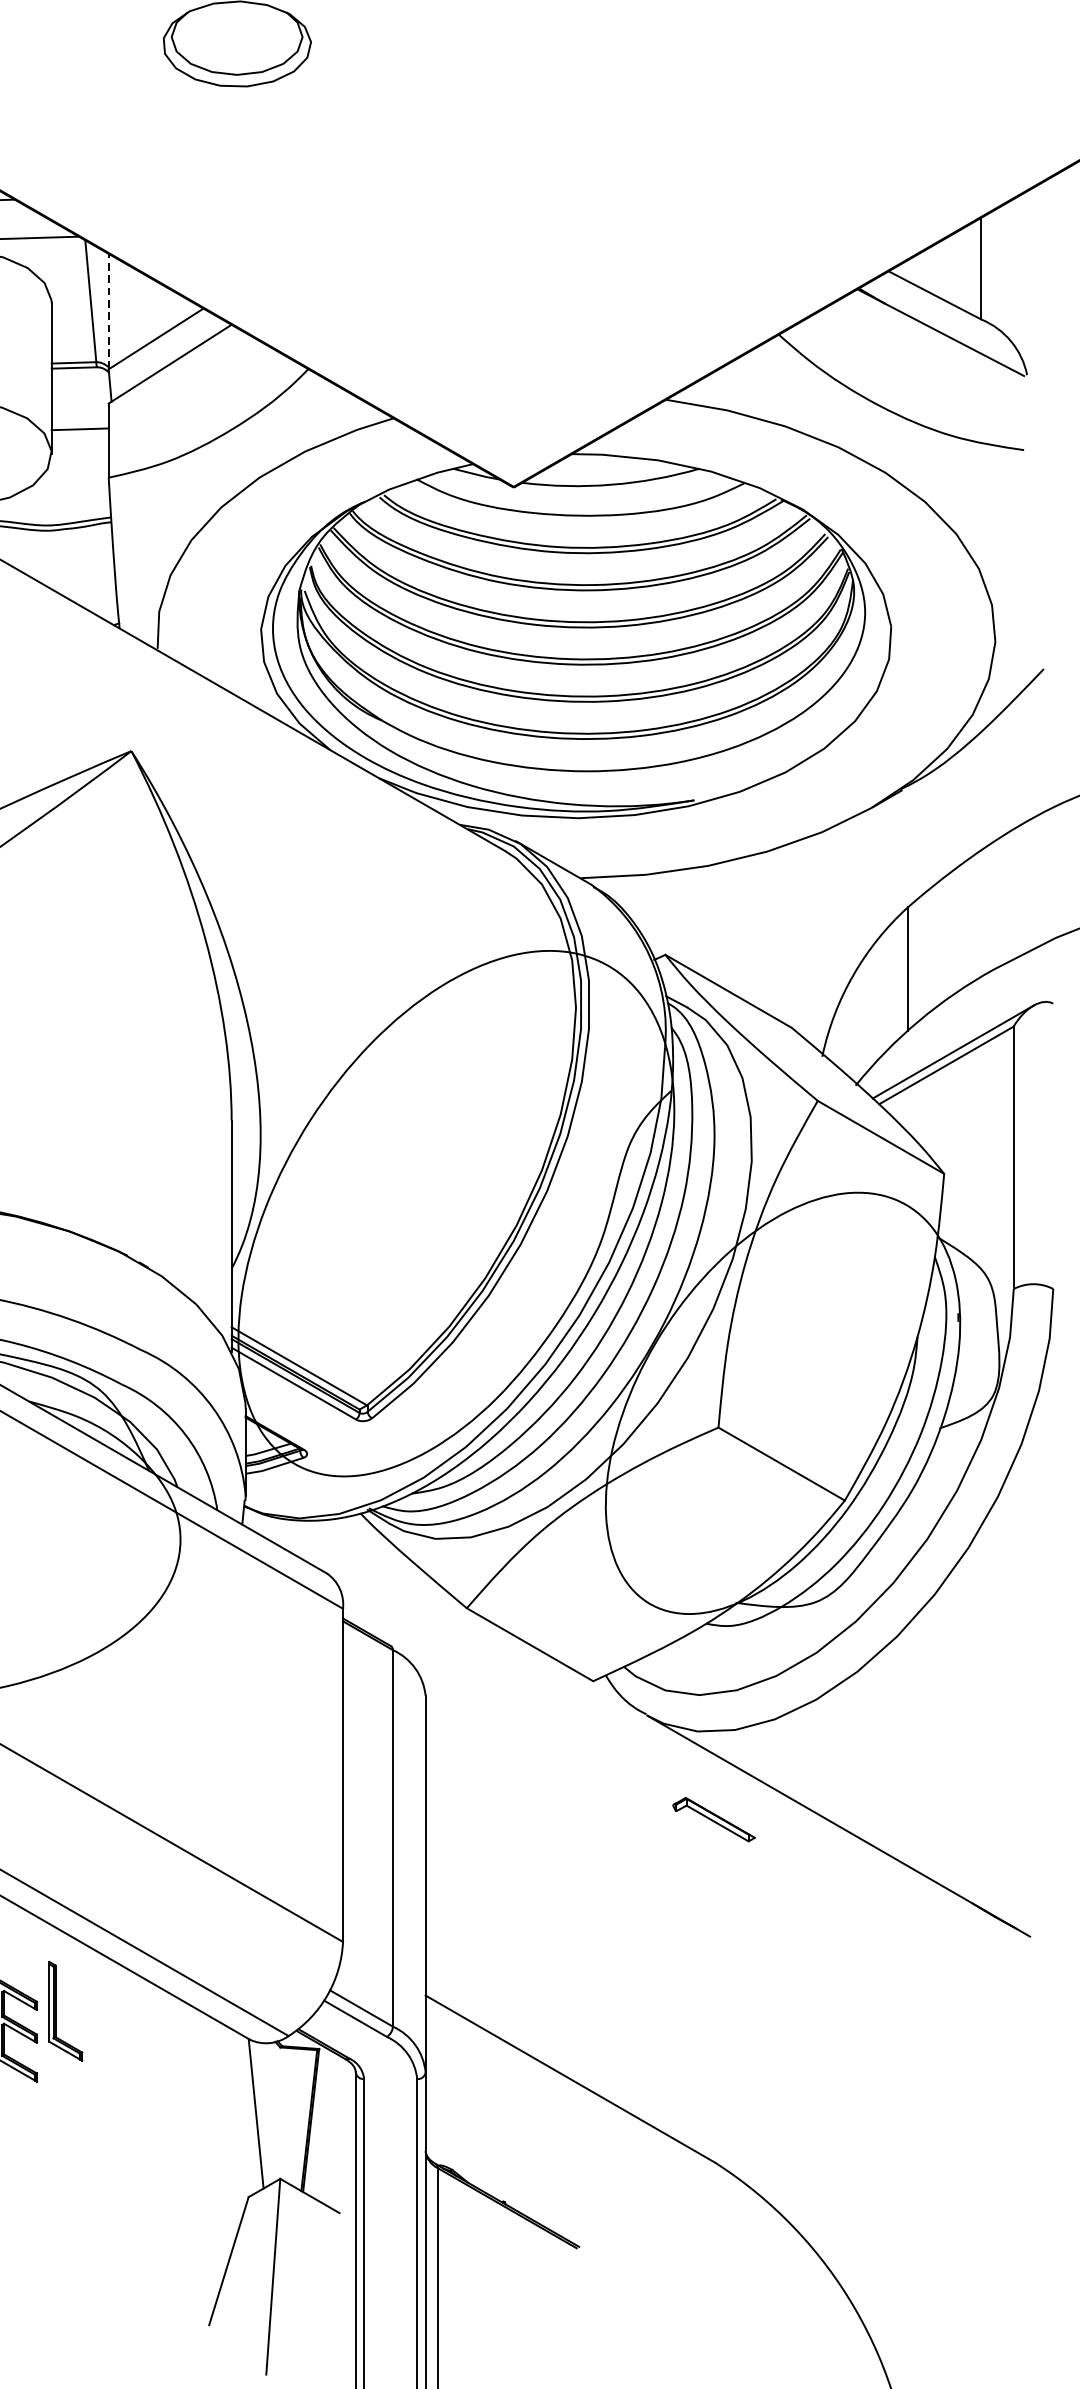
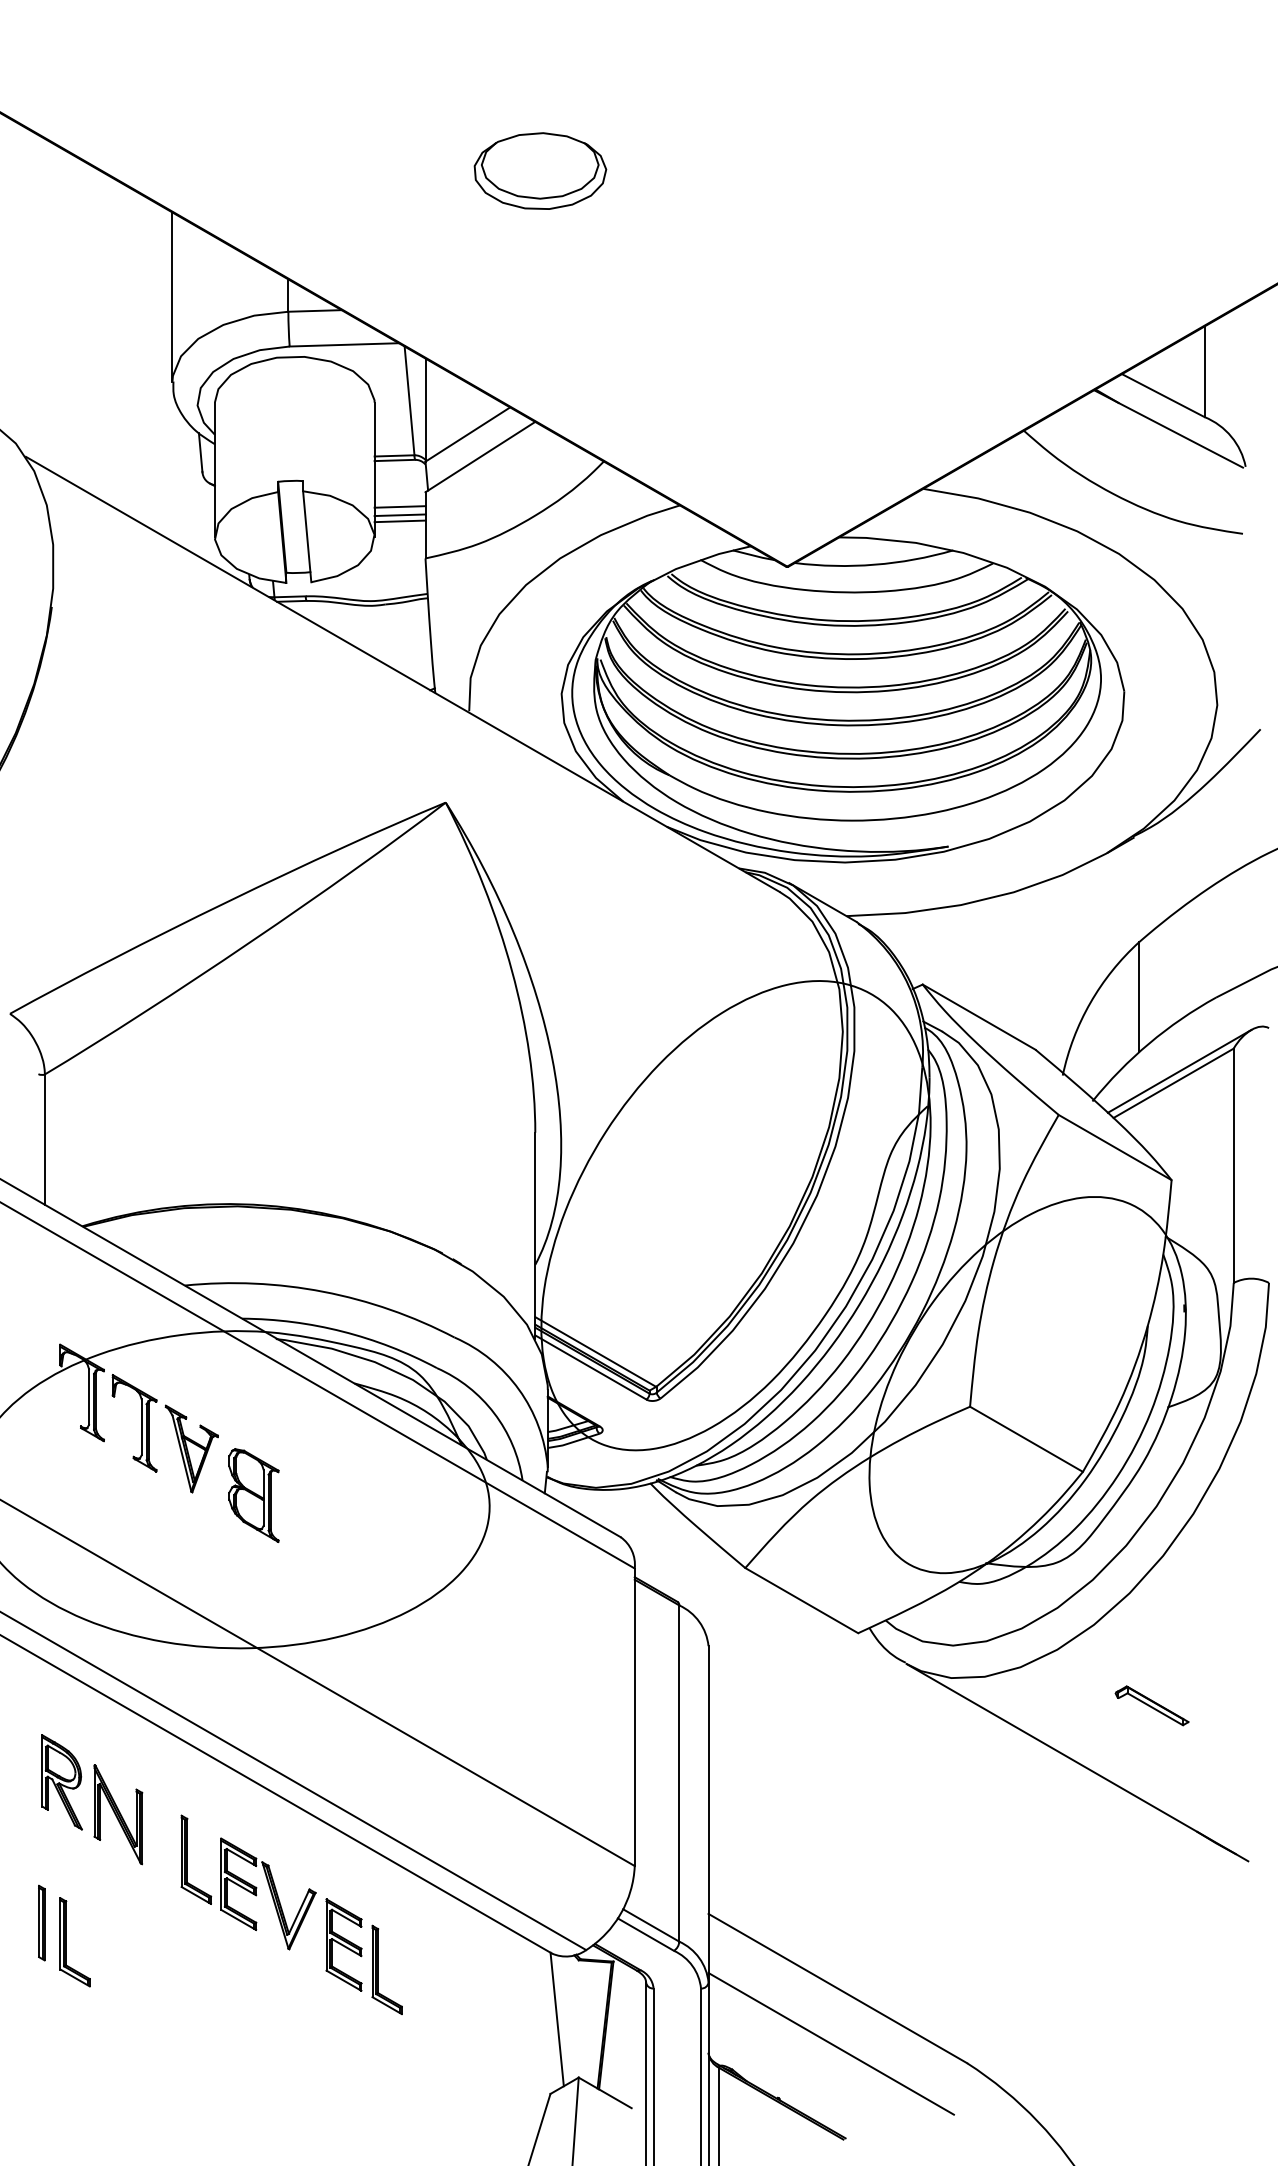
line: (108, 312) -> (425, 410), dashed -> solid
line: (79, 419) -> (399, 506), added
line: (79, 436) -> (399, 521), added
part: (713, 1819) -> (1151, 1705), moved
part: (56, 2010) -> (378, 1969), moved
line: (562, 2140) -> (830, 2043), added

